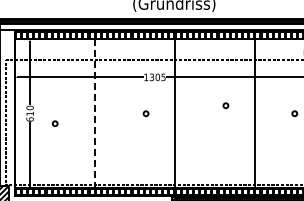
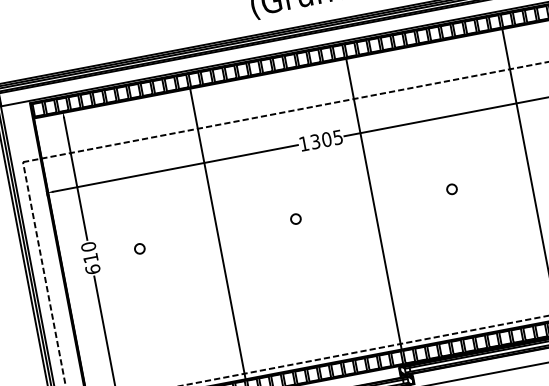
circle: (225, 105) -> (451, 188), moved
circle: (145, 113) -> (294, 218), moved
line: (95, 114) -> (218, 235), dashed -> solid
circle: (54, 123) -> (138, 248), moved

